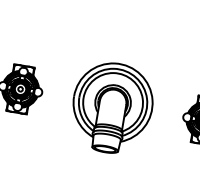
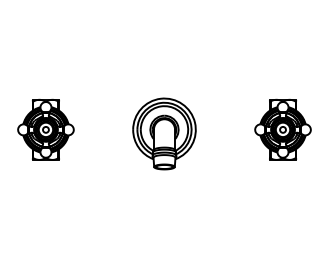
part: (112, 107) -> (164, 133), size x0.62

